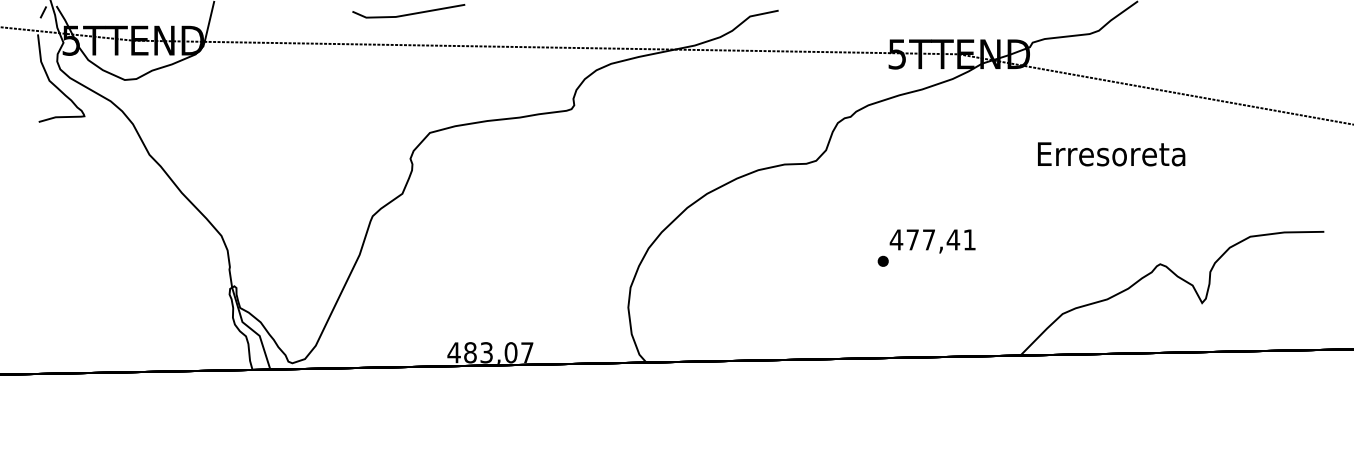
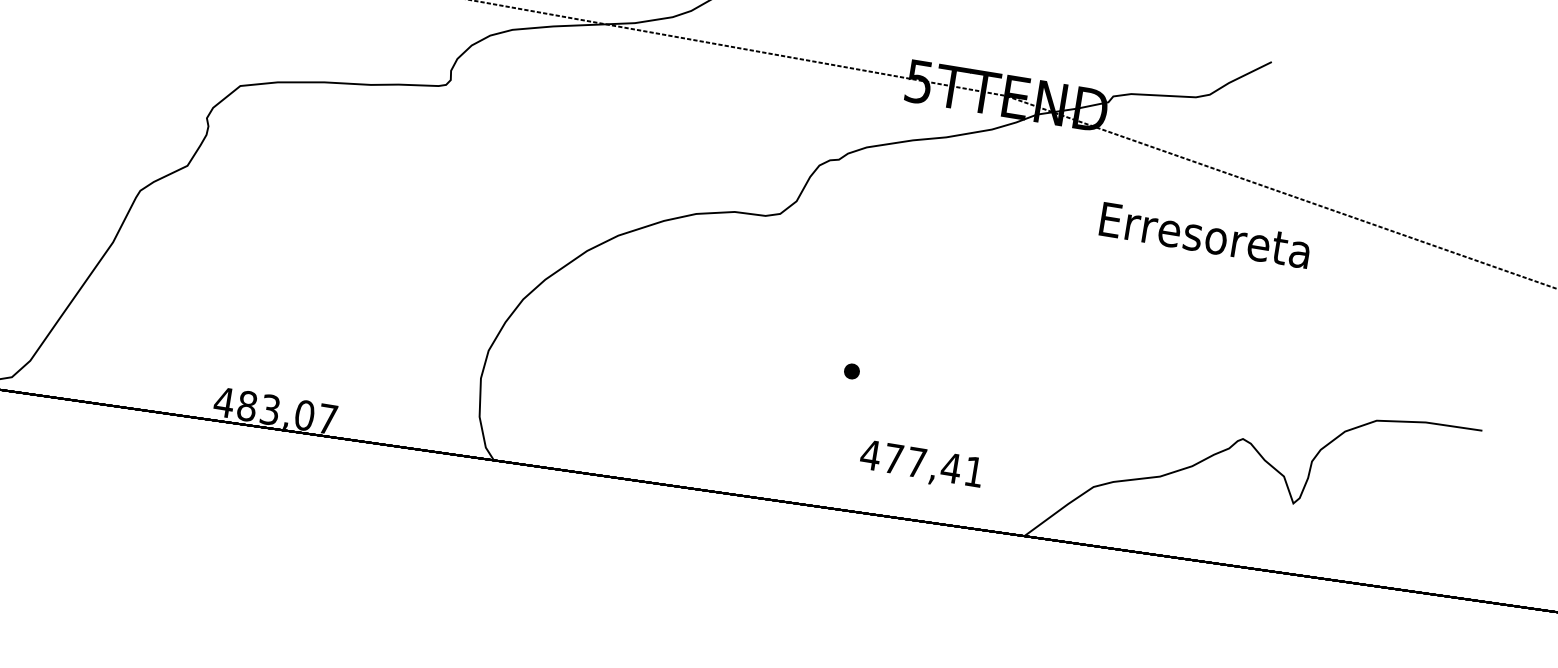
text: (1111, 154) -> (1205, 235), moved
text: (932, 241) -> (921, 465), moved

